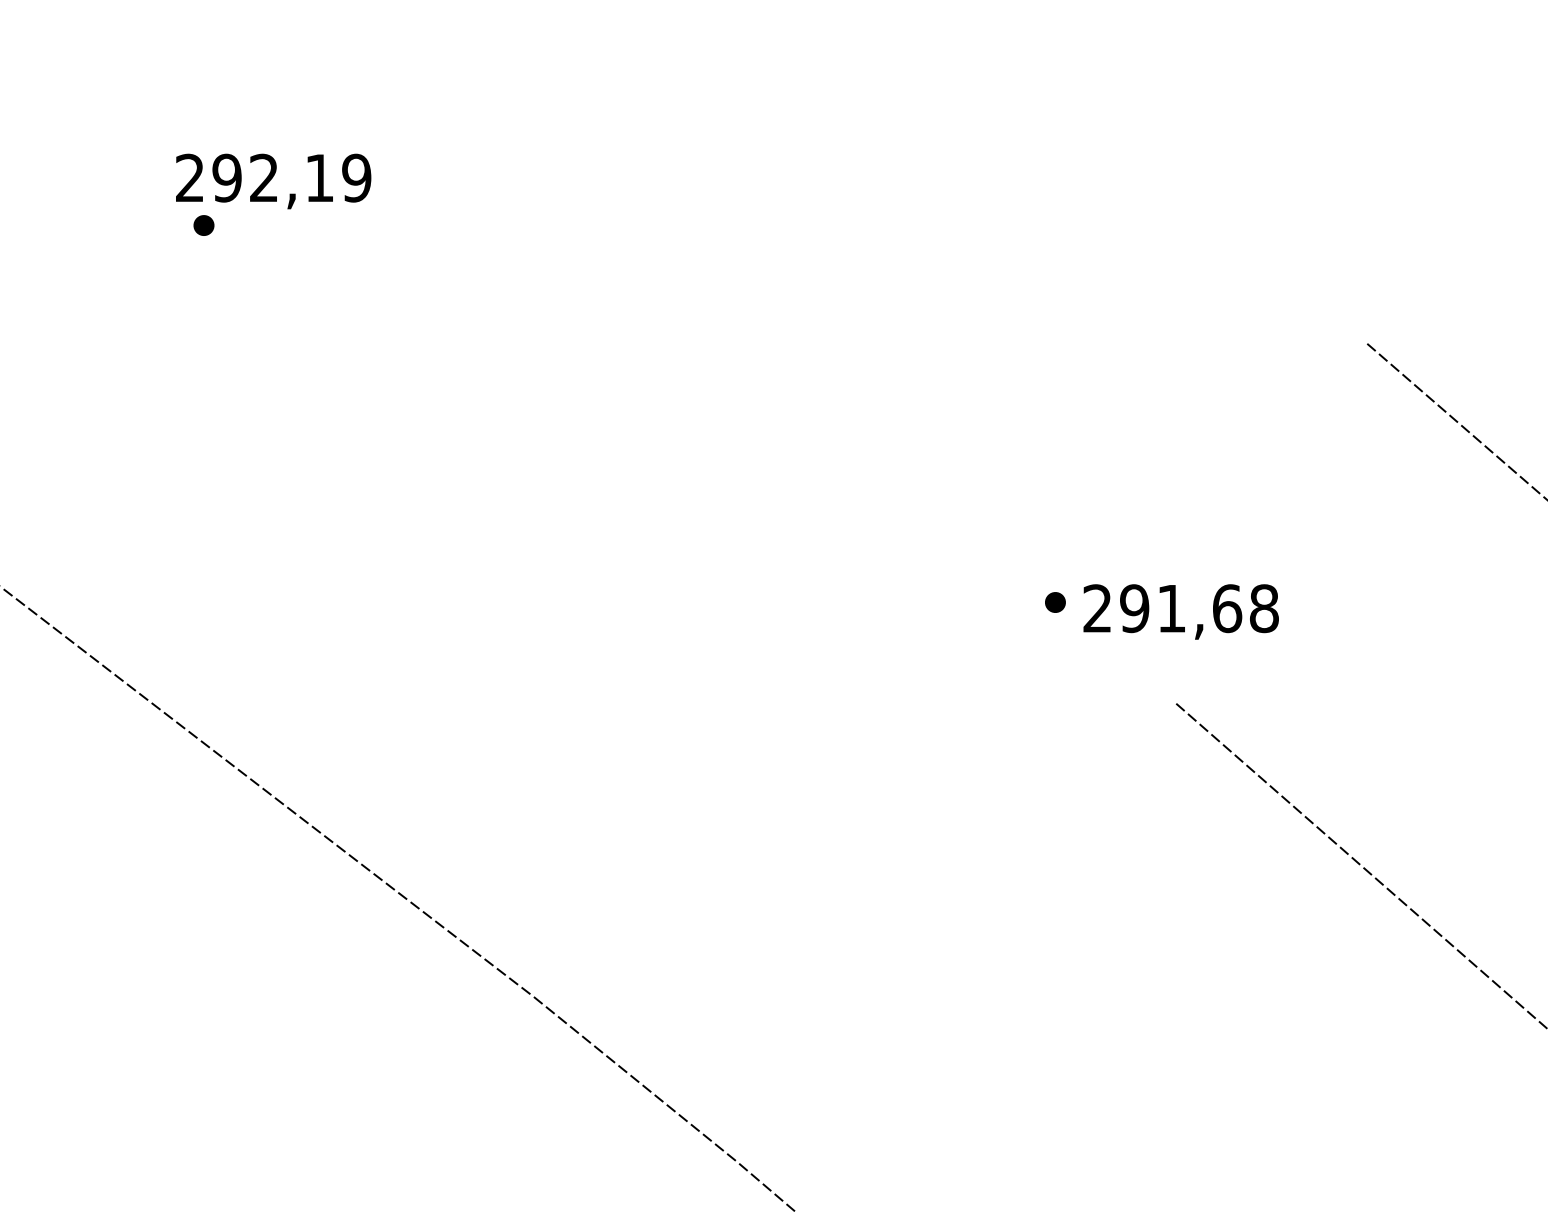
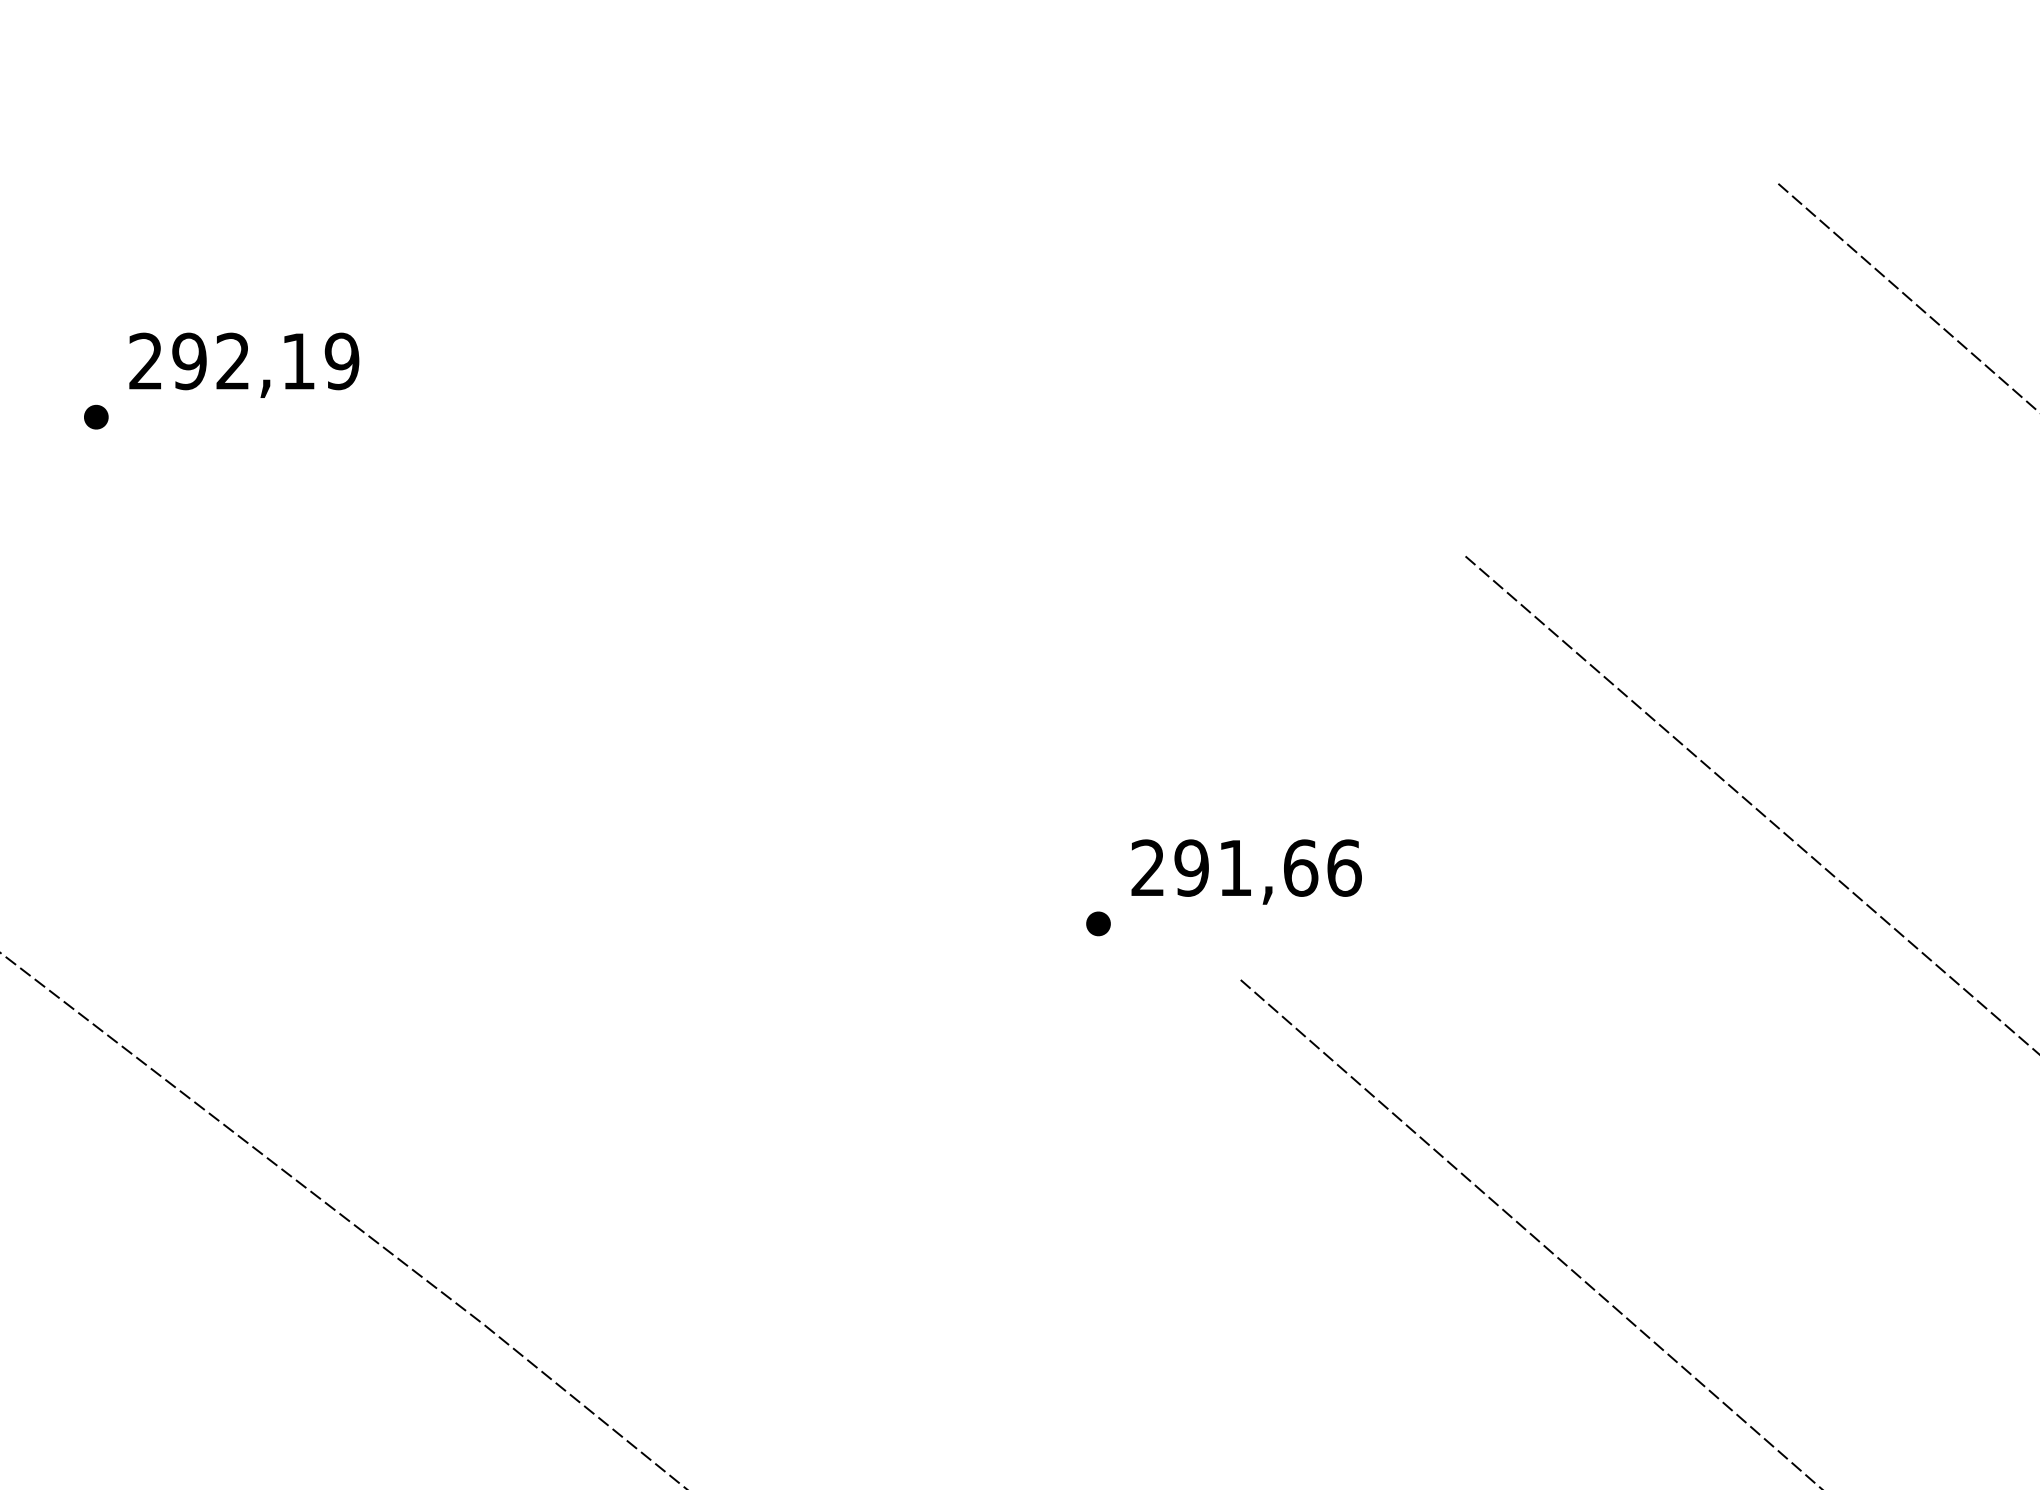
text: (273, 180) -> (244, 364), moved
part: (1055, 602) -> (1098, 923), moved
text: (1264, 608) -> (1344, 867), 291,68 -> 291,66

